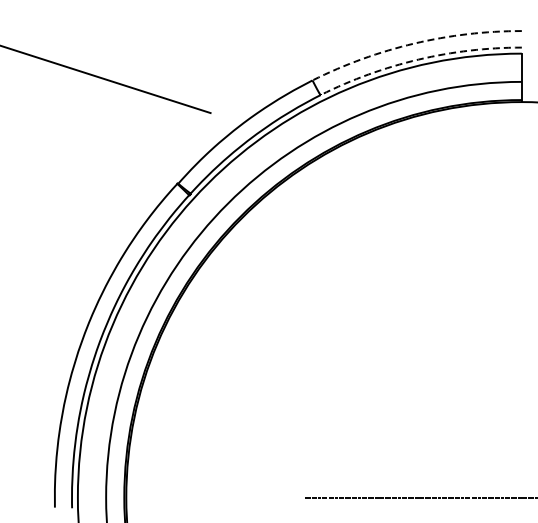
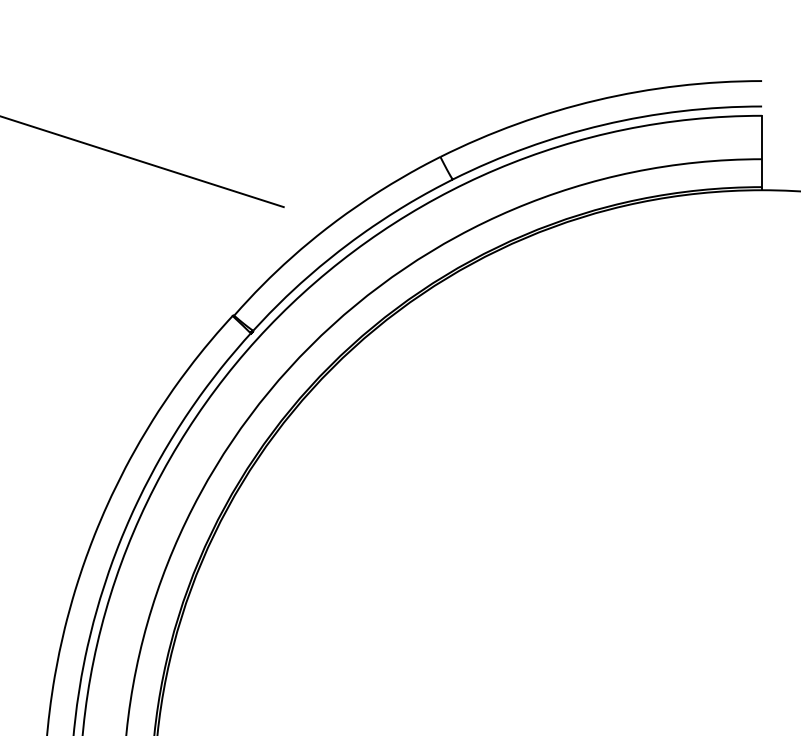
arc: (414, 43) -> (597, 100), dashed -> solid
arc: (418, 59) -> (603, 124), dashed -> solid

